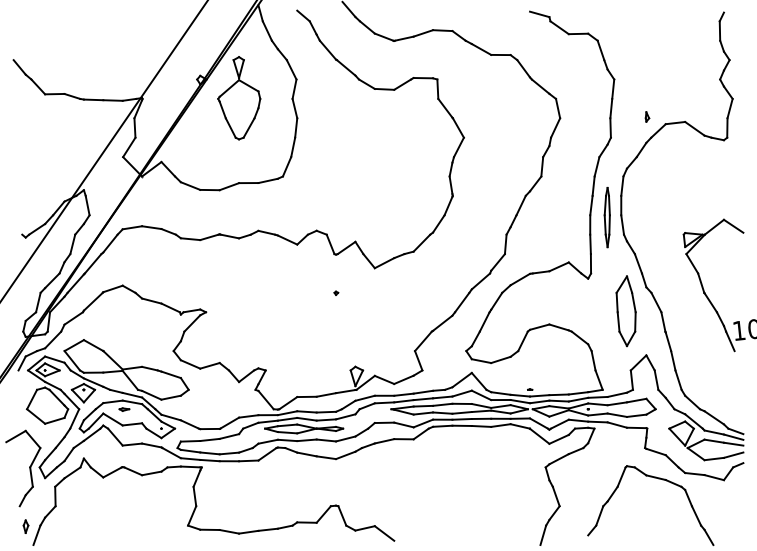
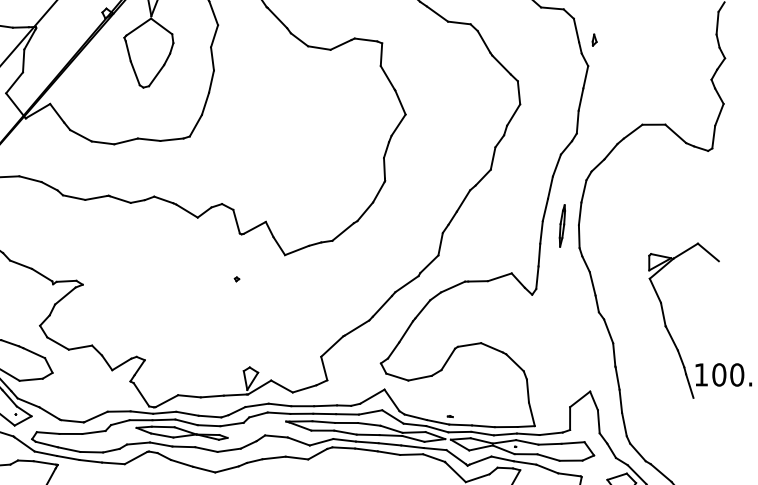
part: (647, 116) -> (594, 39), moved
part: (606, 217) -> (561, 225), size x0.6
part: (625, 311) -> (571, 337), removed

